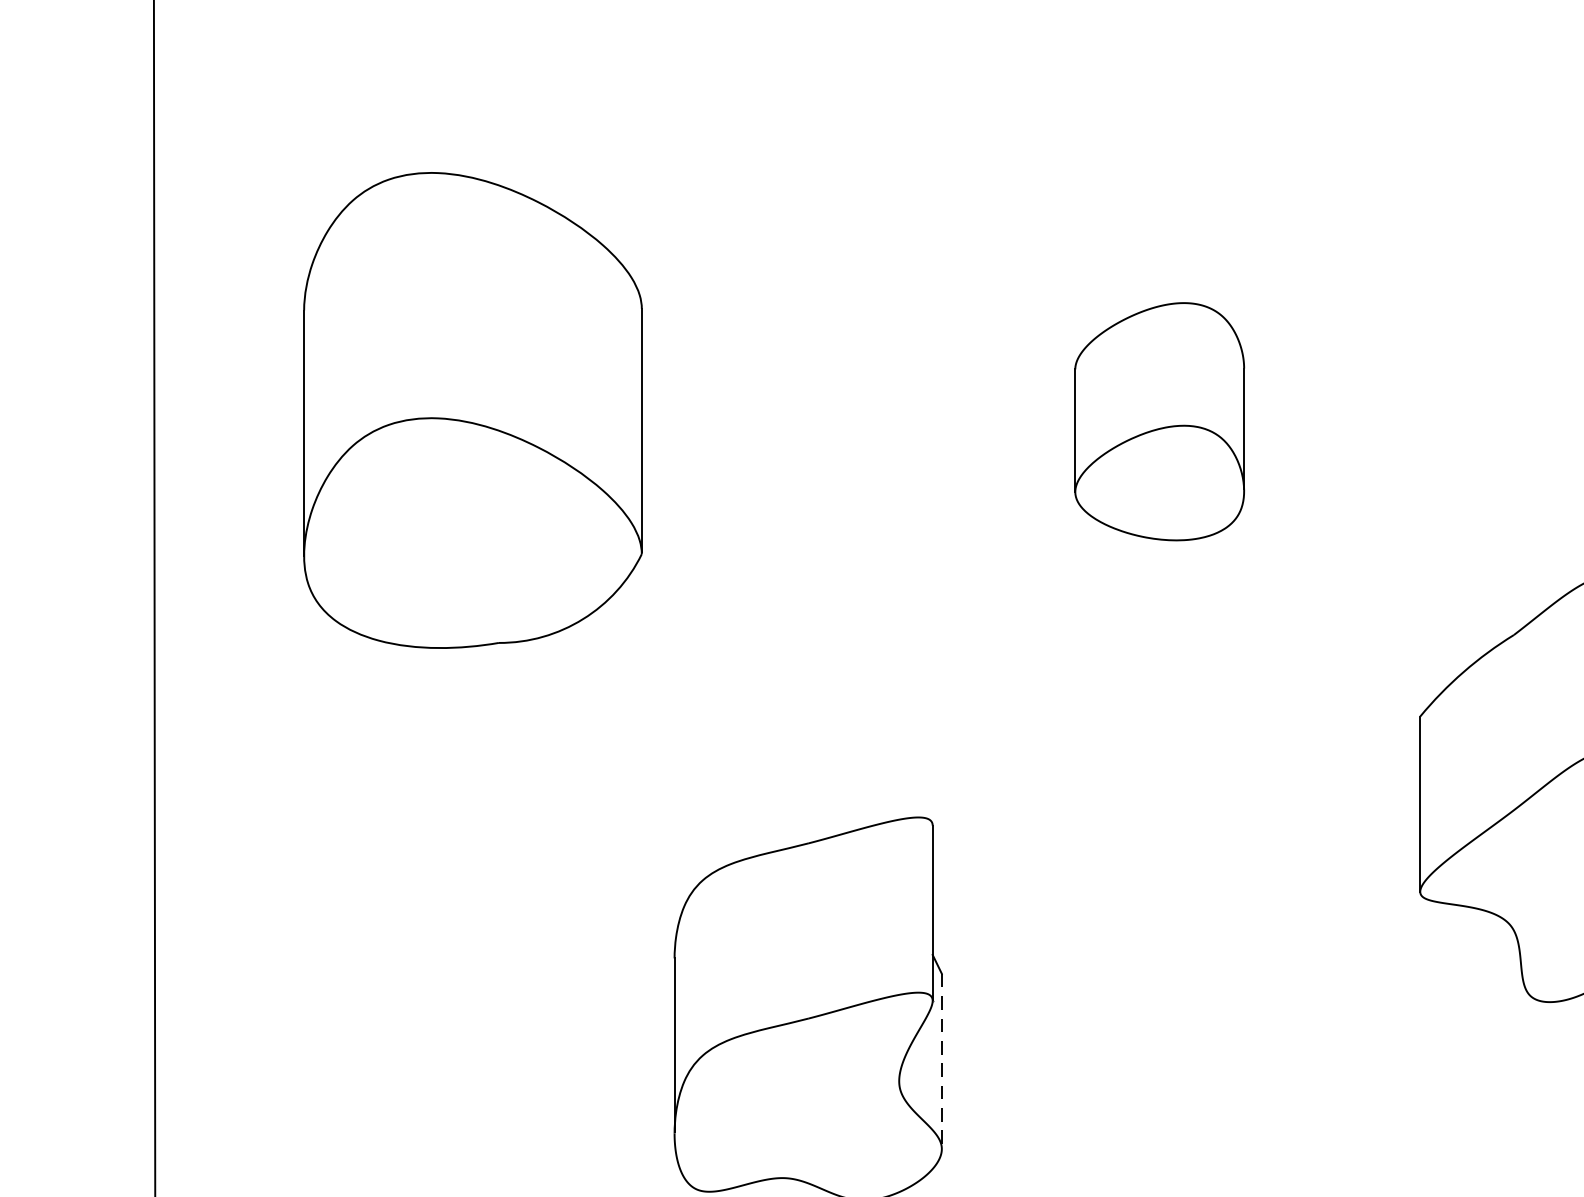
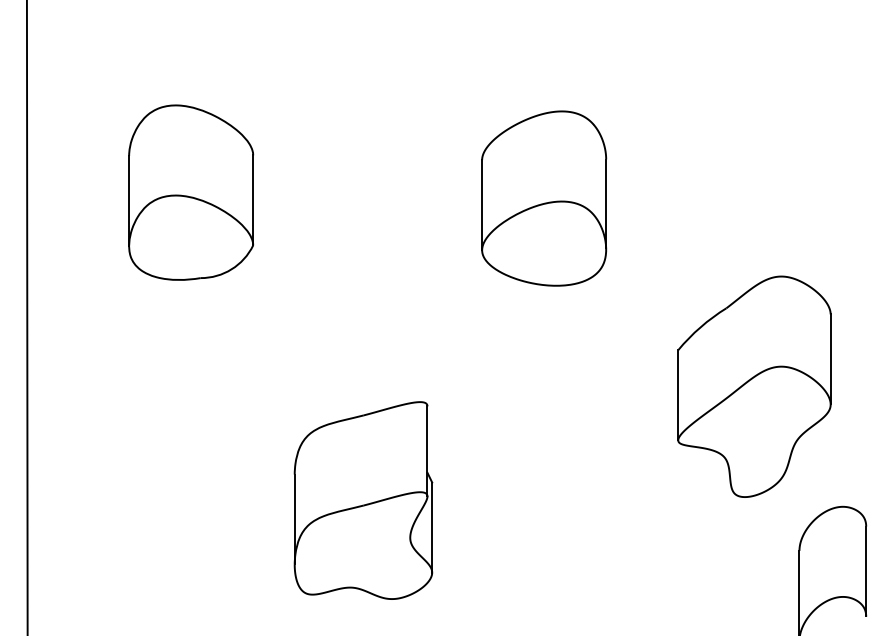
part: (473, 409) -> (191, 192), size x0.71
part: (1160, 421) -> (544, 198), size x1.43
line: (942, 1063) -> (432, 528), dashed -> solid

